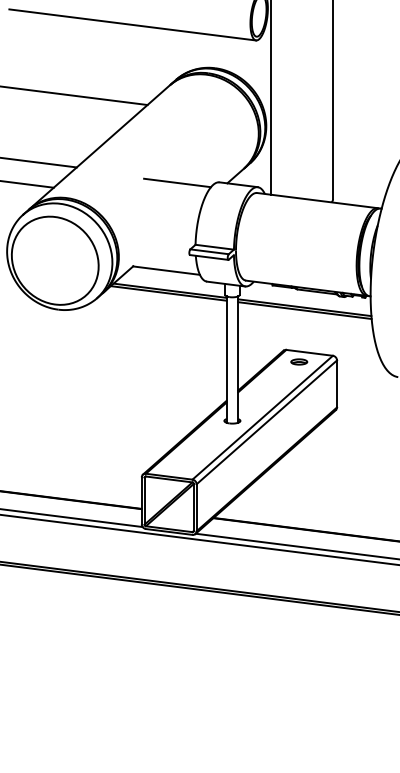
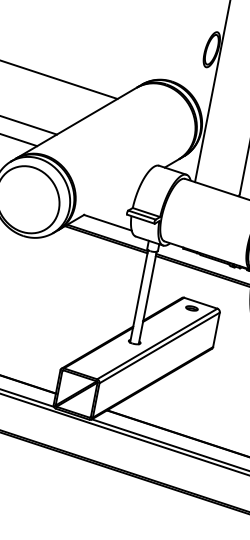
line: (132, 24) -> (117, 37), removed
line: (177, 182) -> (128, 159), removed

